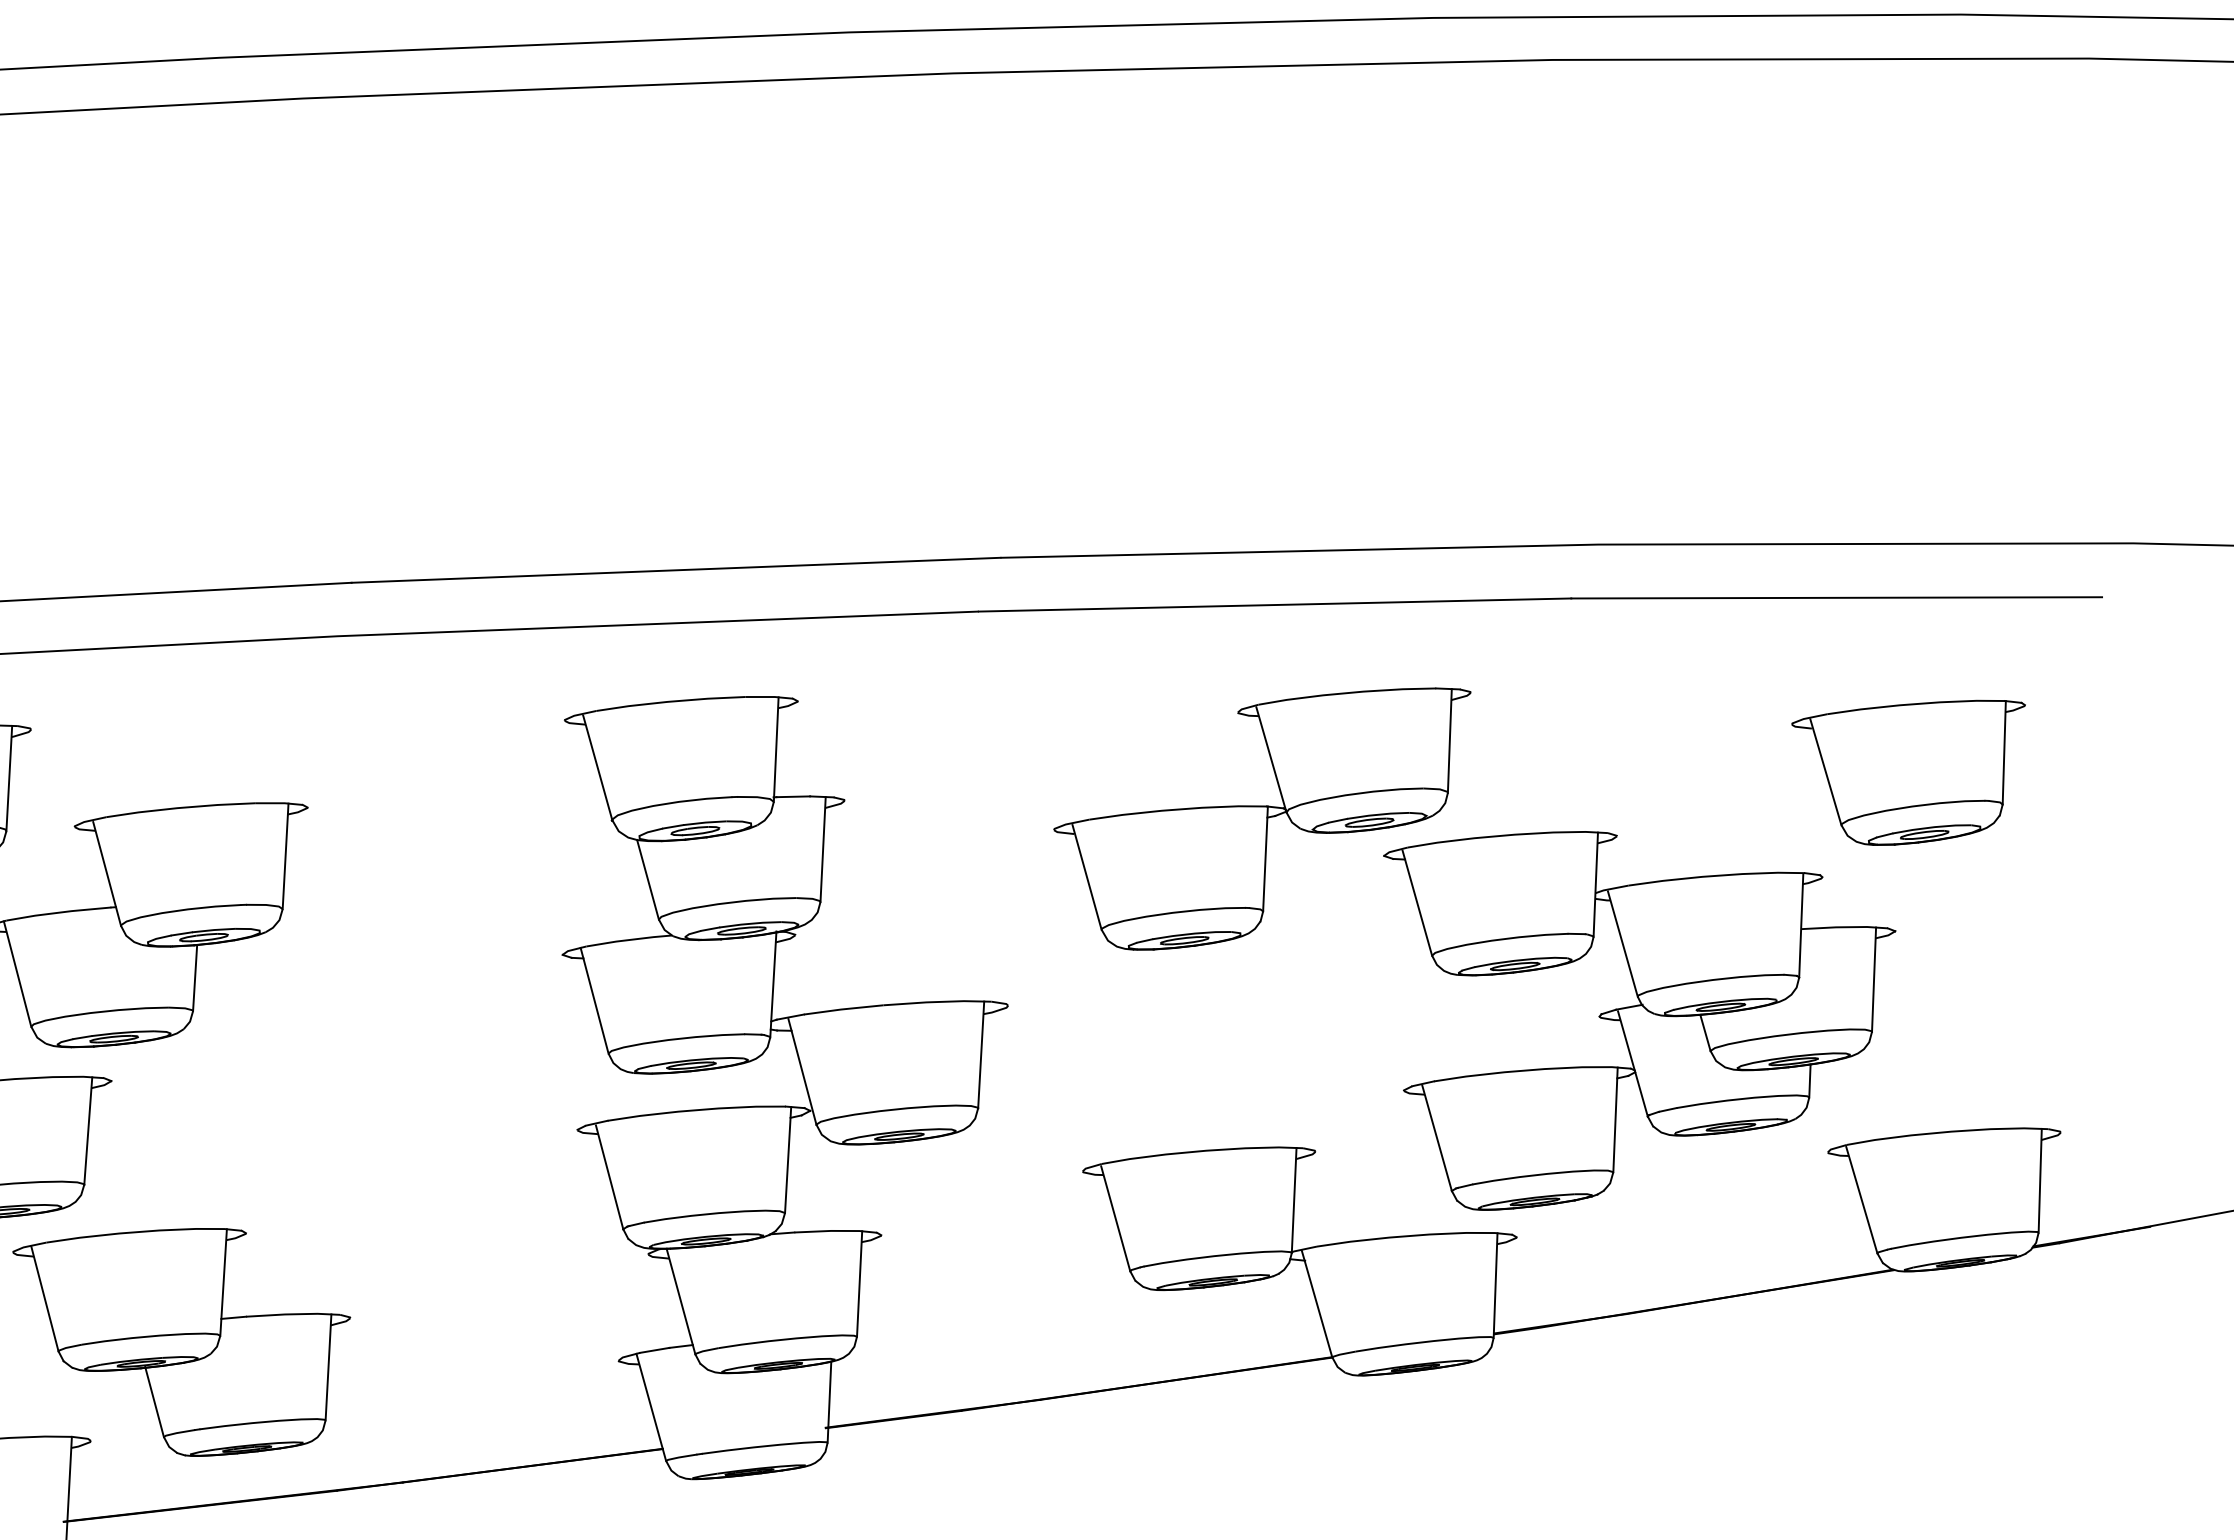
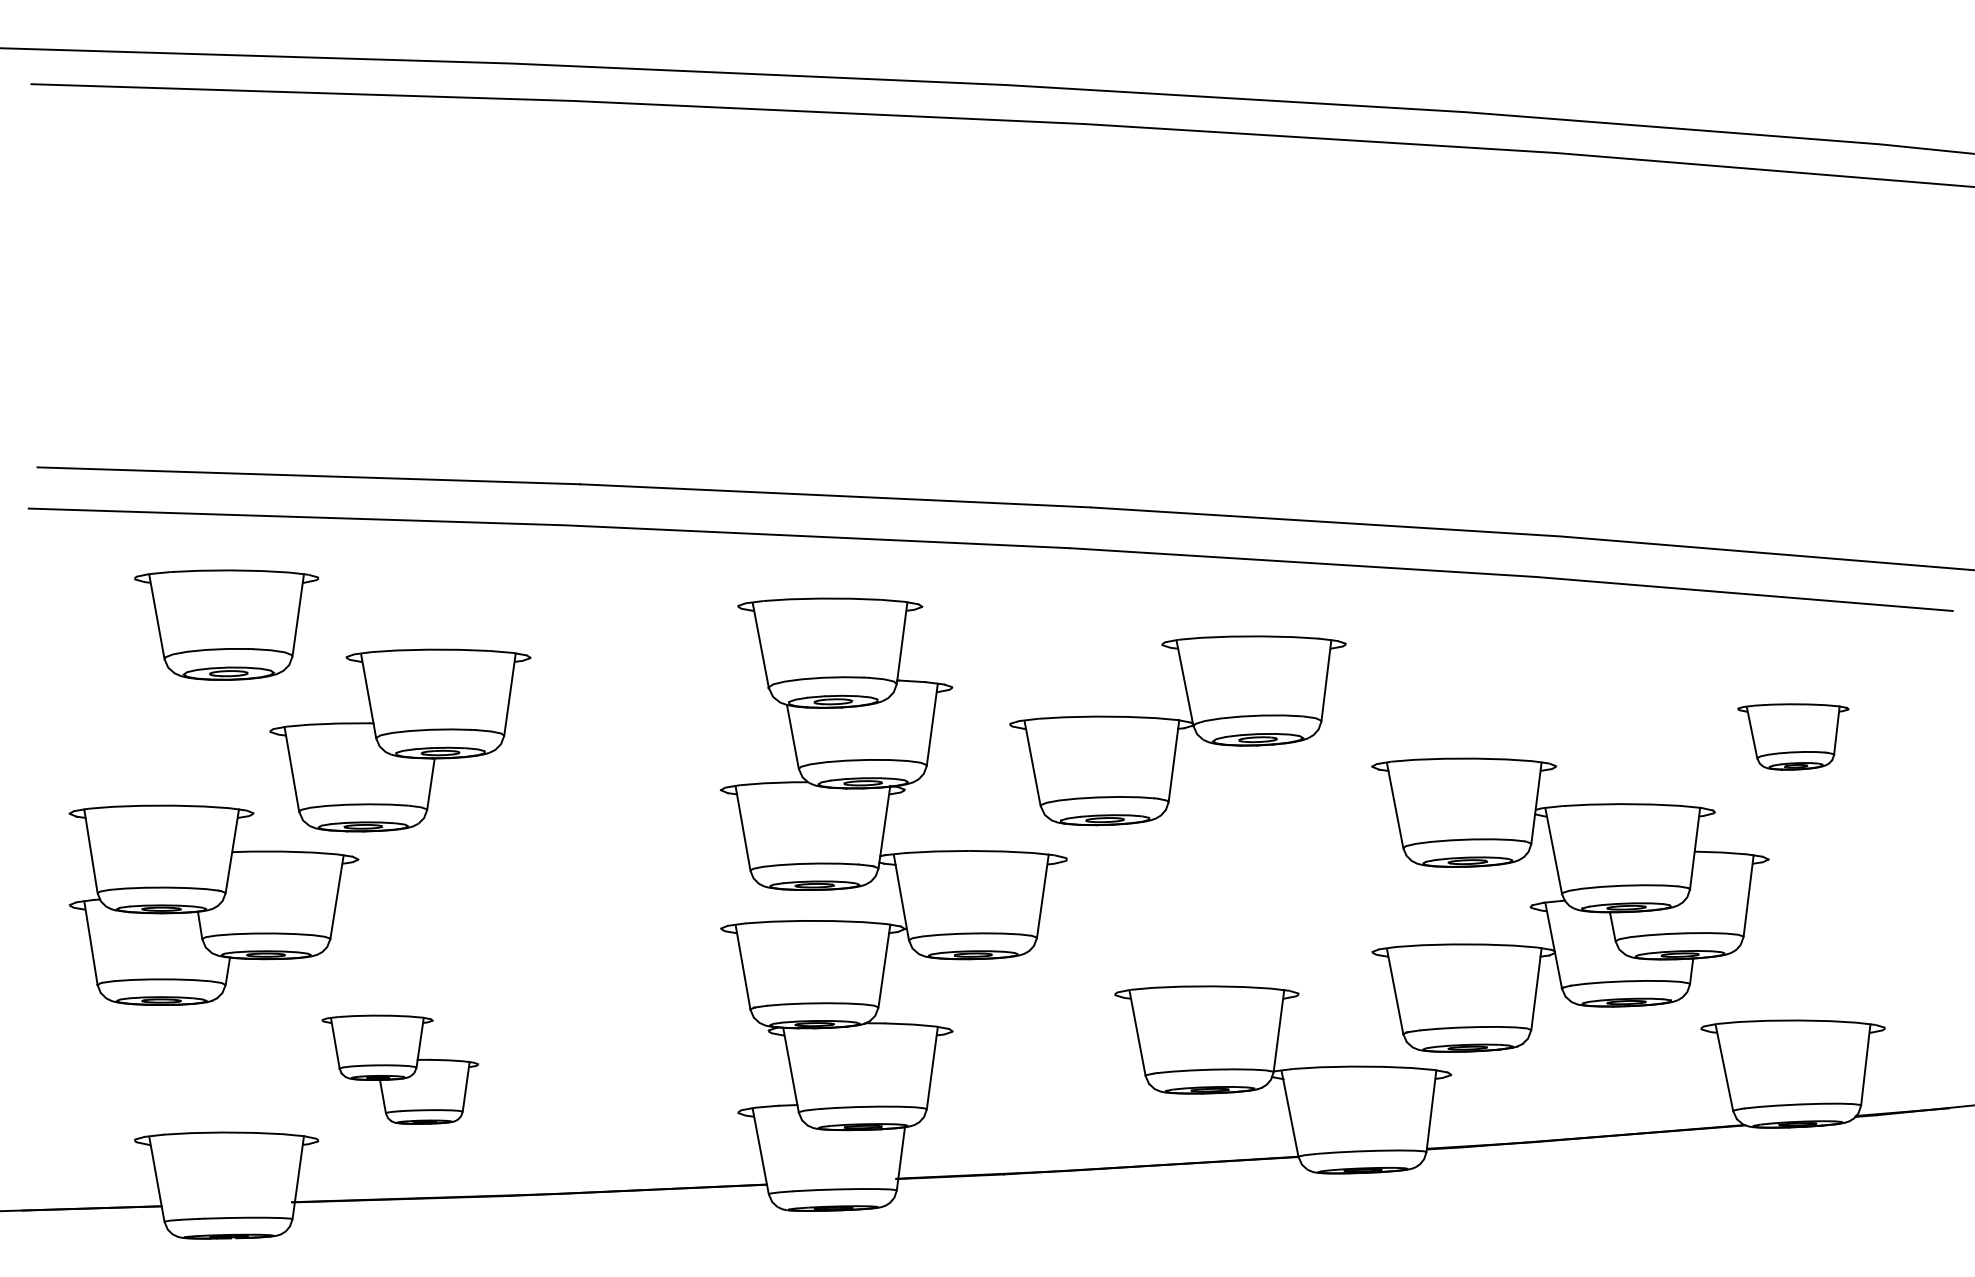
part: (1913, 772) -> (1793, 736), size x0.6
part: (1266, 819) -> (1177, 730), moved
part: (186, 1342) -> (400, 1069), size x0.6

